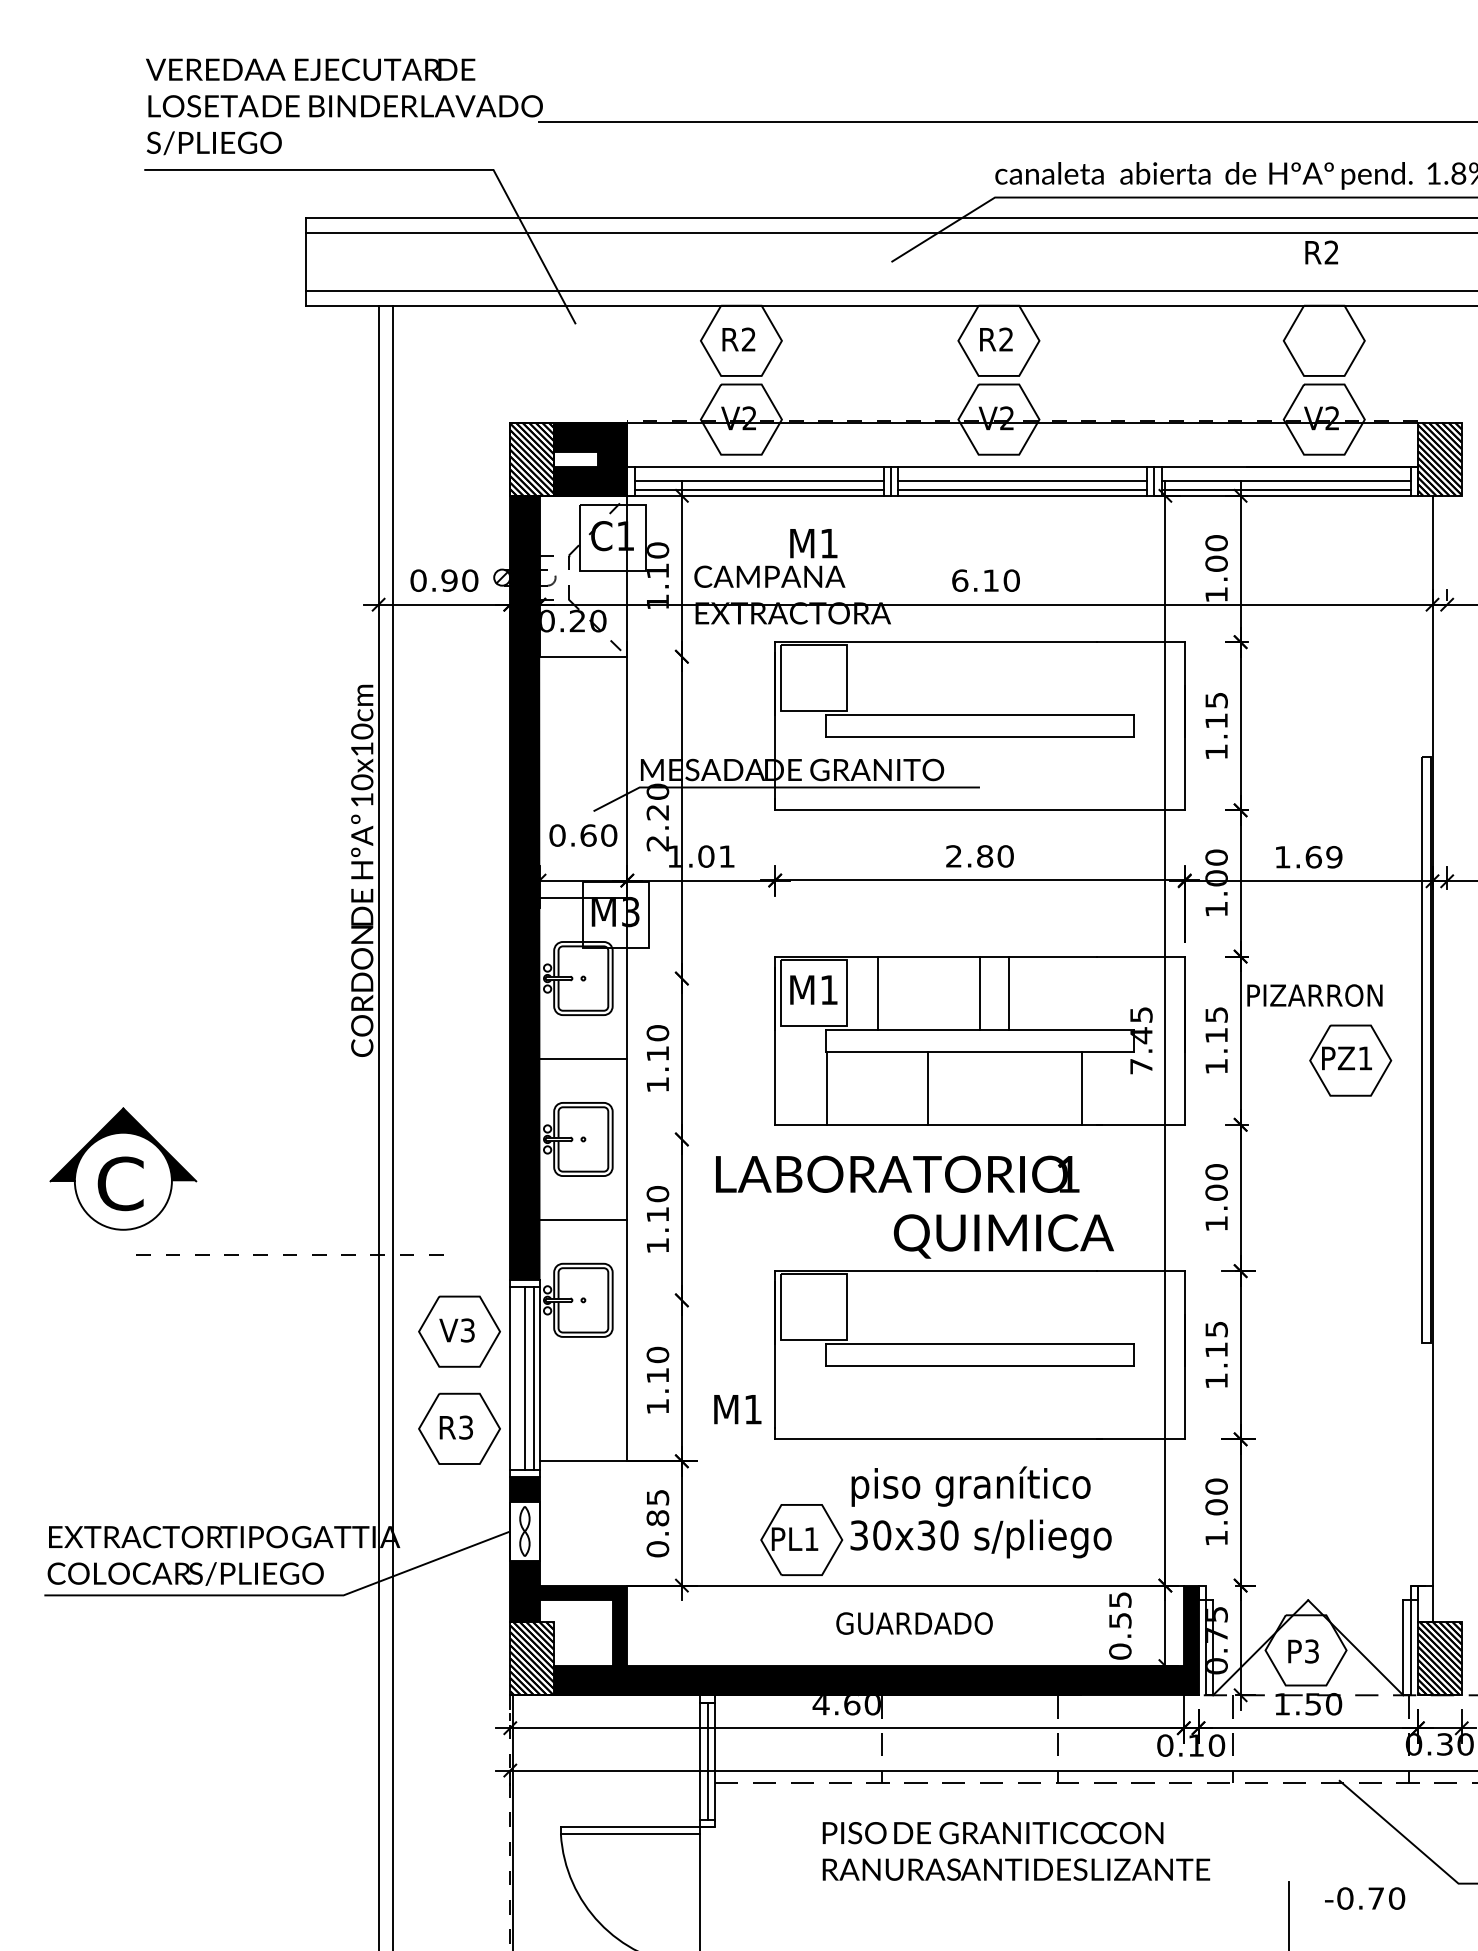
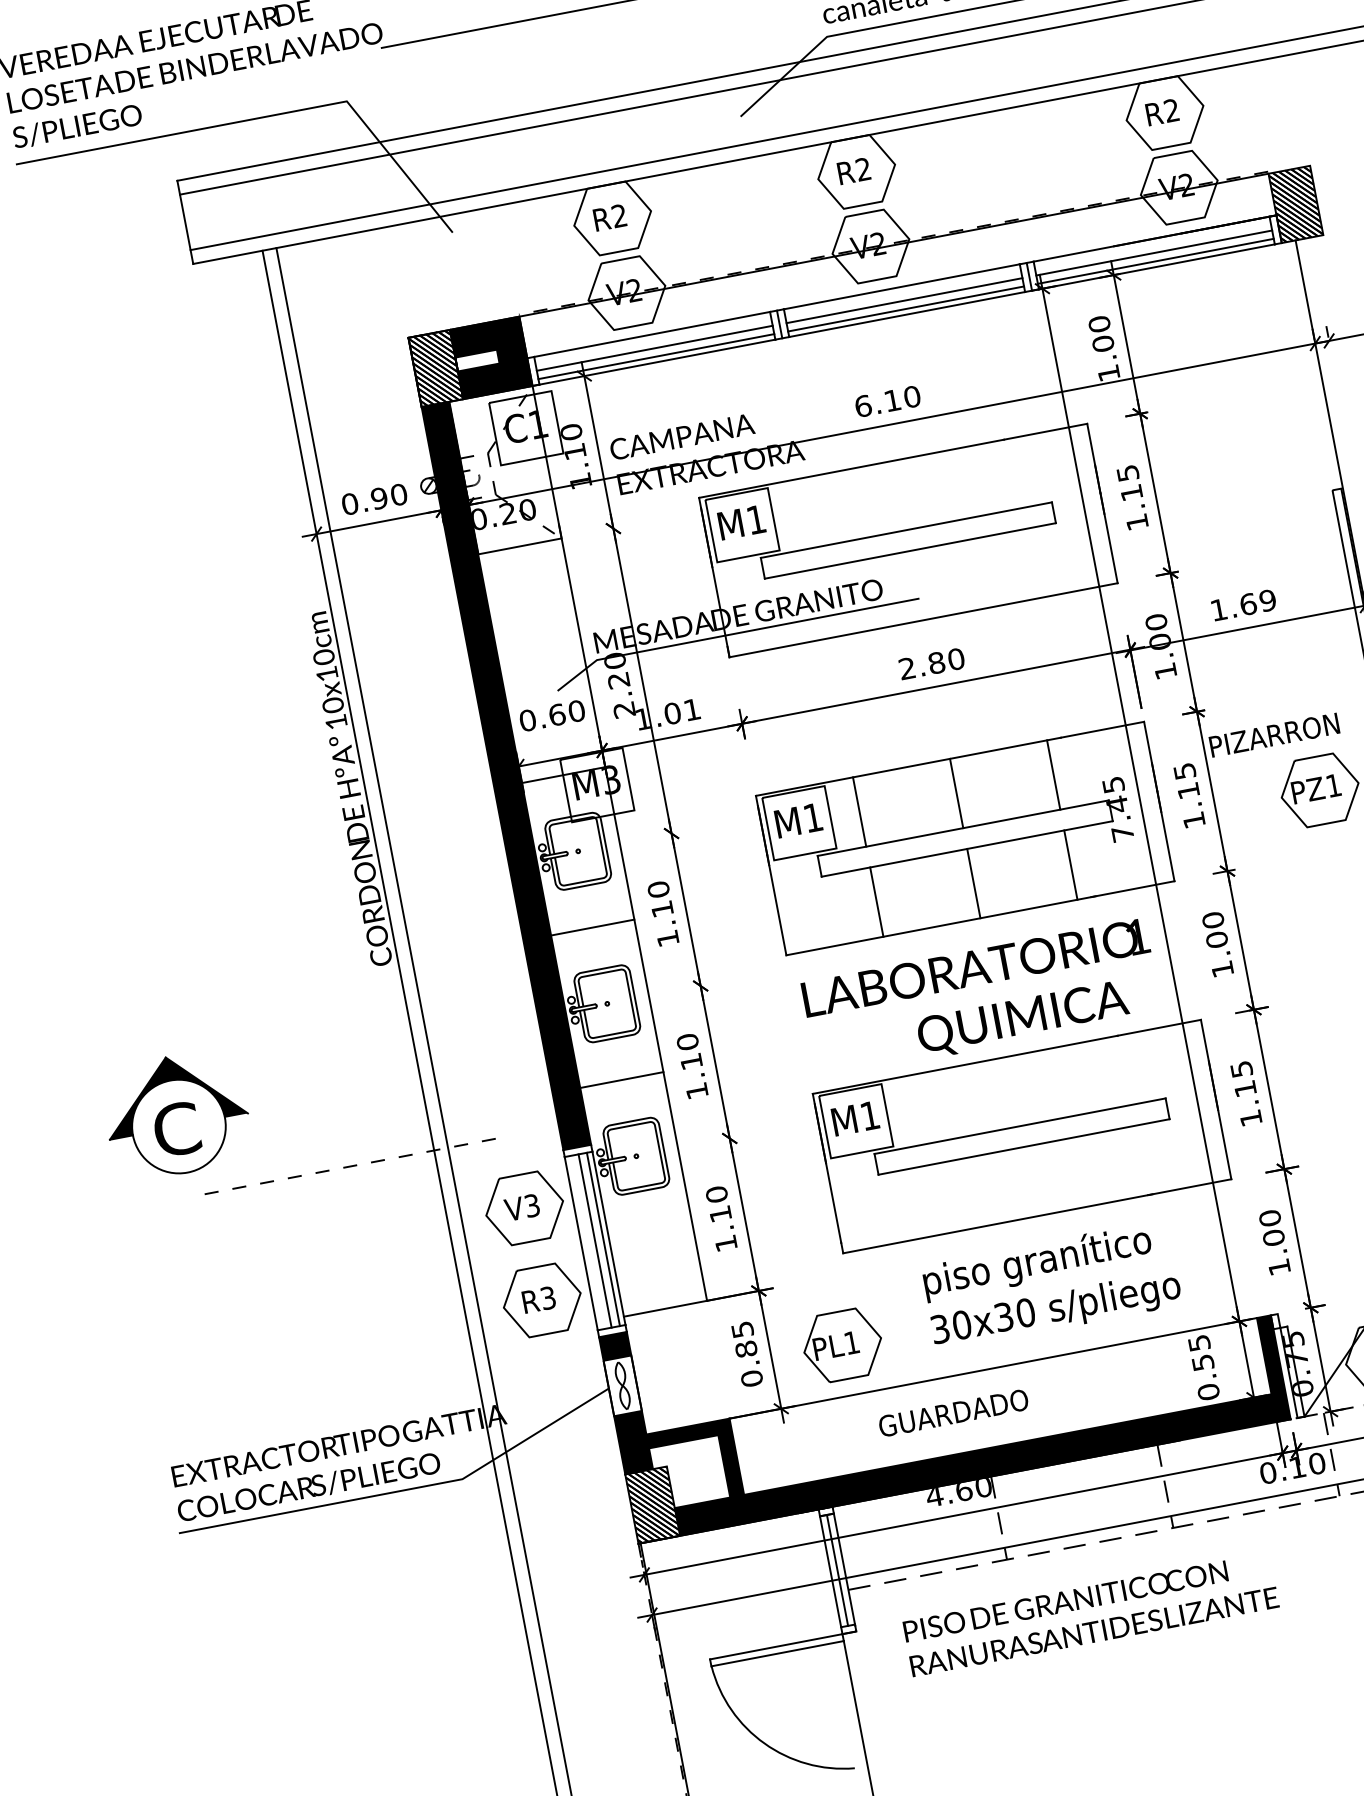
text: (1321, 252) -> (1162, 112), moved
text: (813, 543) -> (741, 522), moved
line: (1009, 992) -> (1053, 774), moved
line: (826, 1087) -> (876, 901), moved
line: (927, 1087) -> (973, 882), moved
text: (897, 1173) -> (975, 966), moved
text: (737, 1409) -> (855, 1118), moved
part: (801, 1539) -> (842, 1344), moved
text: (914, 1623) -> (953, 1413), moved
text: (1016, 1851) -> (1091, 1614), moved

